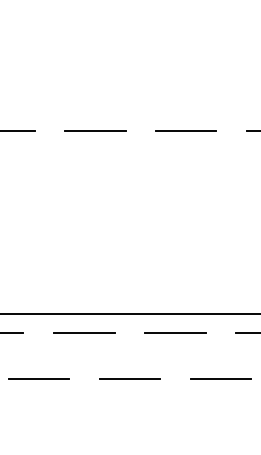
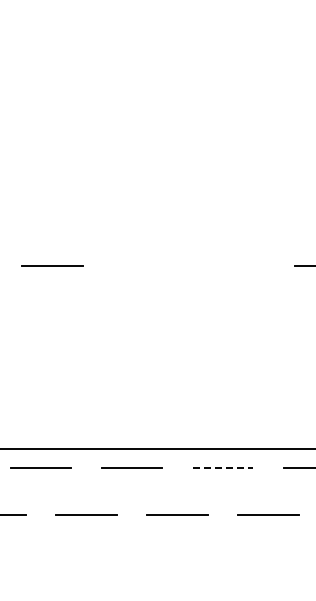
line: (94, 130) -> (142, 266), removed
line: (185, 130) -> (233, 266), removed
line: (175, 332) -> (223, 468), solid -> dashed

